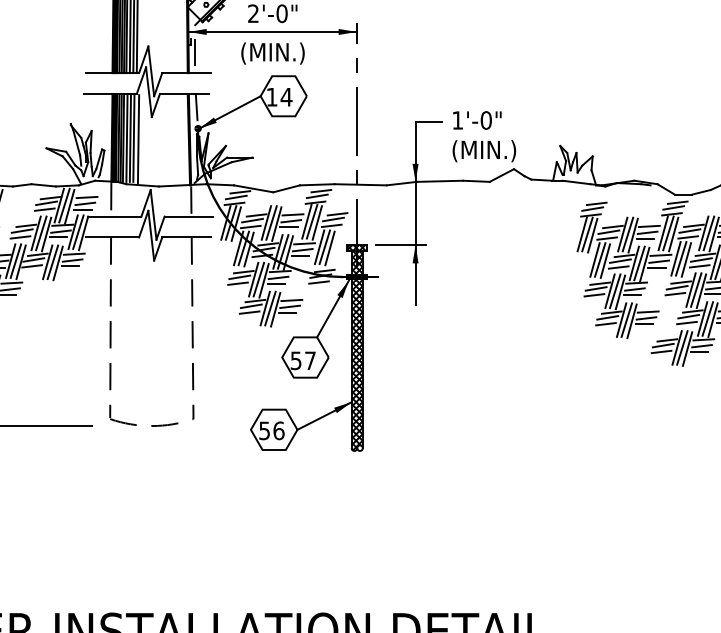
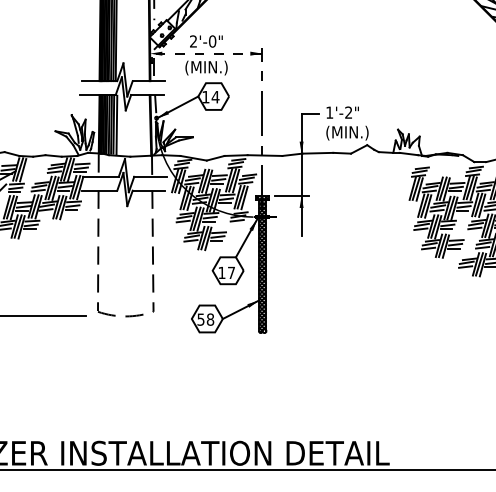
line: (271, 31) -> (205, 53), solid -> dashed
text: (485, 120) -> (348, 112), 1'-0" -> 1'-2"
text: (295, 360) -> (221, 272), 57 -> 17
text: (278, 430) -> (210, 319), 56 -> 58

